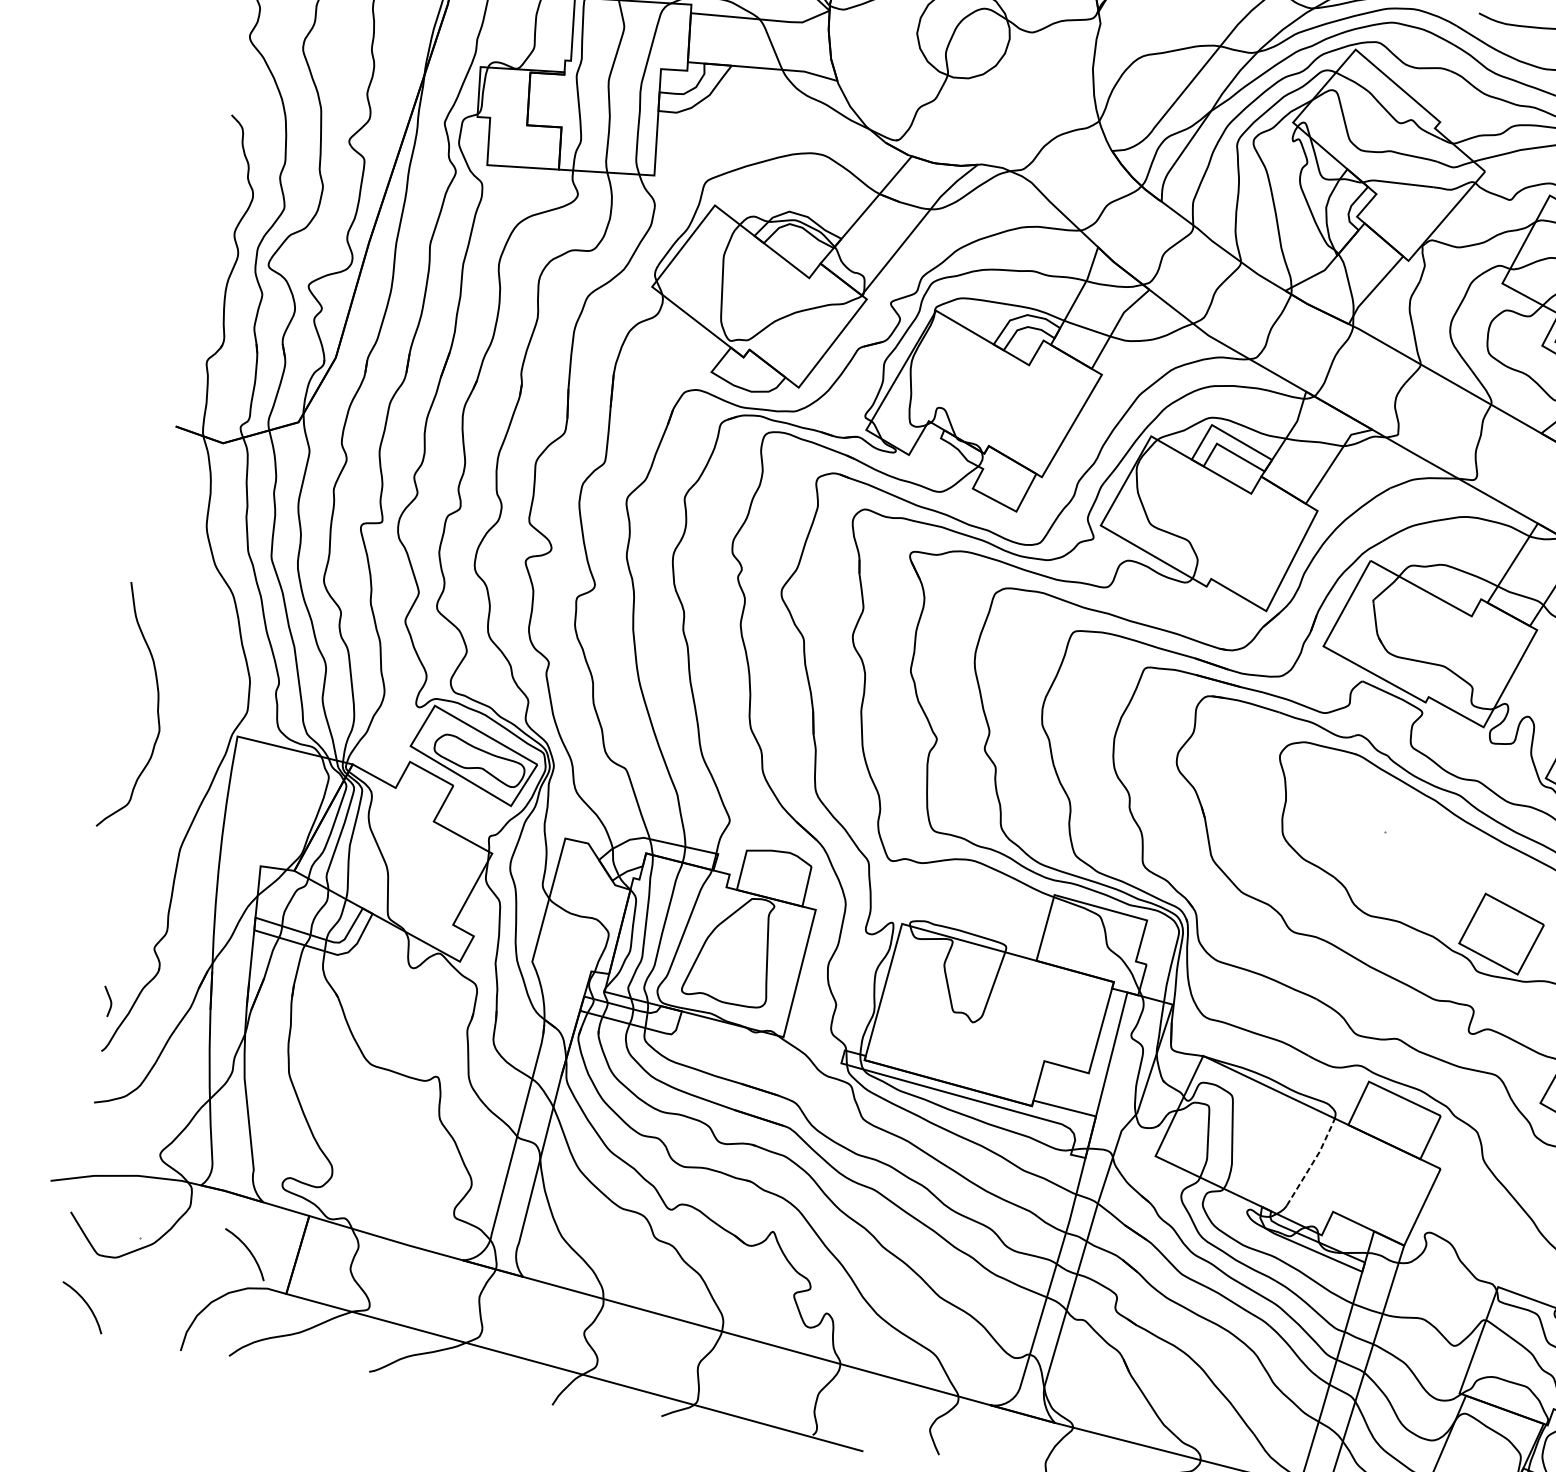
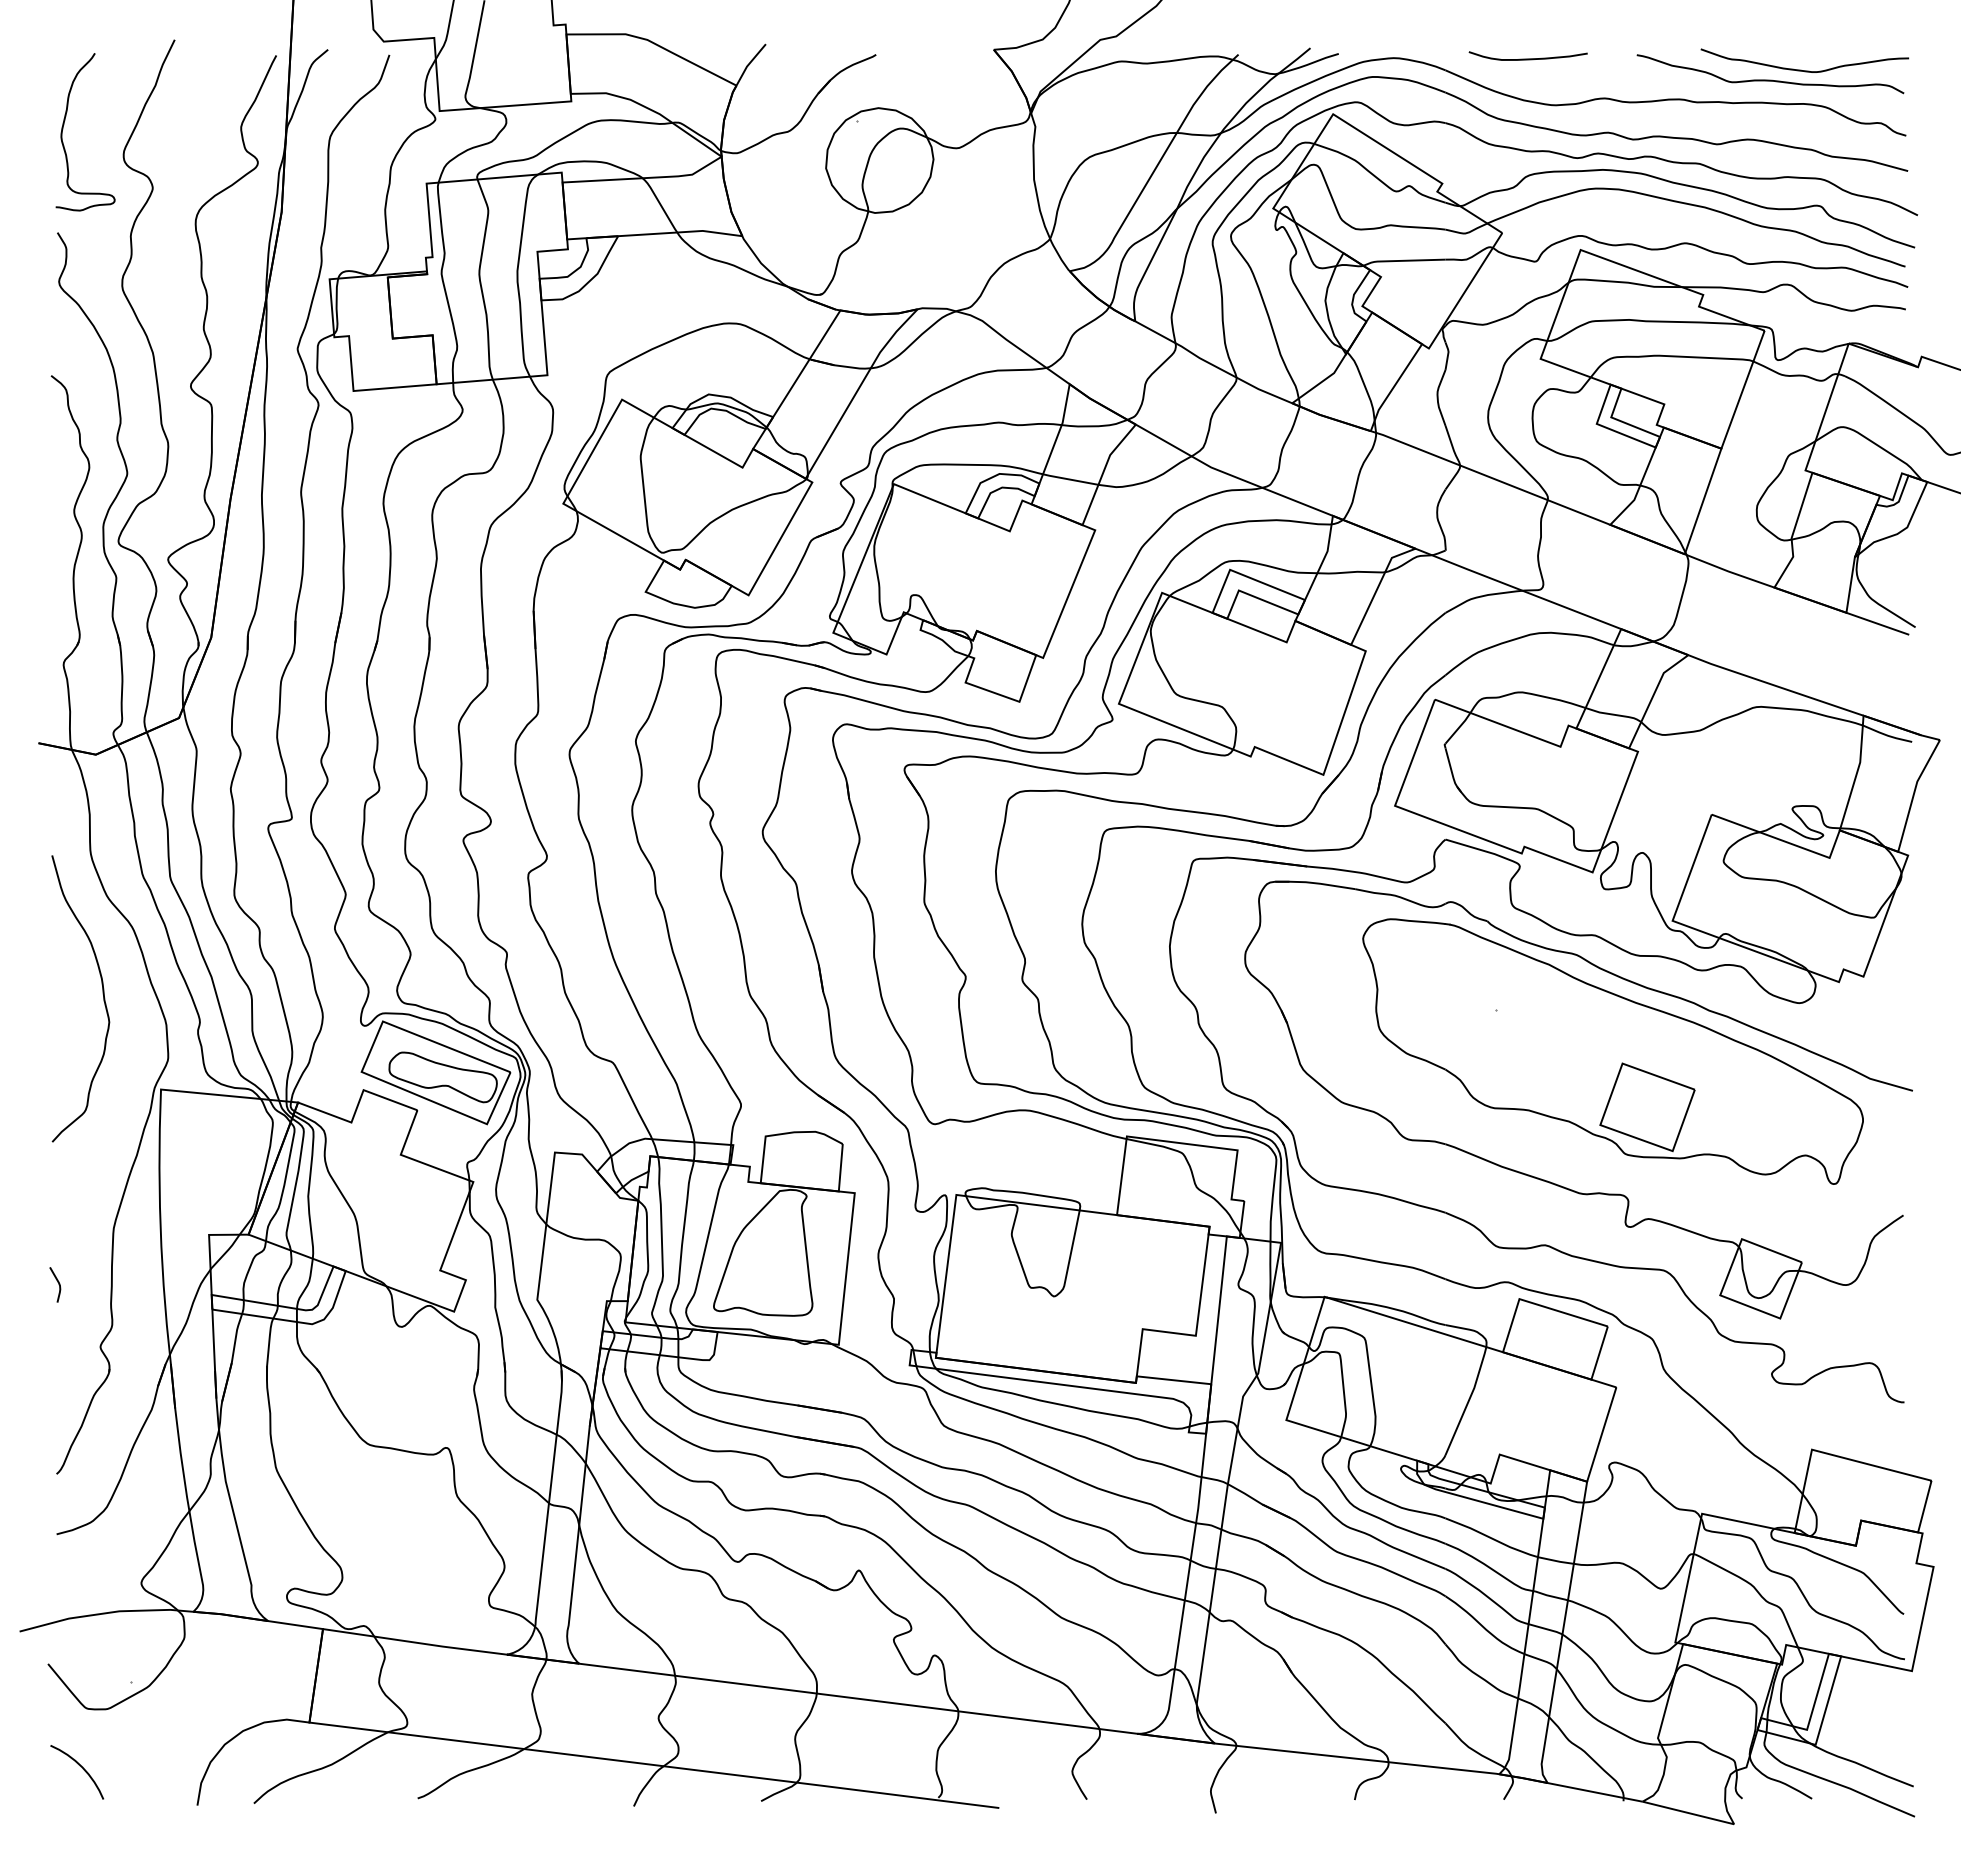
curve: (157, 706) -> (102, 994), moved
curve: (109, 999) -> (57, 1282), moved
line: (1313, 1161) -> (1468, 1400), dashed -> solid
curve: (250, 1253) -> (261, 1682), removed

